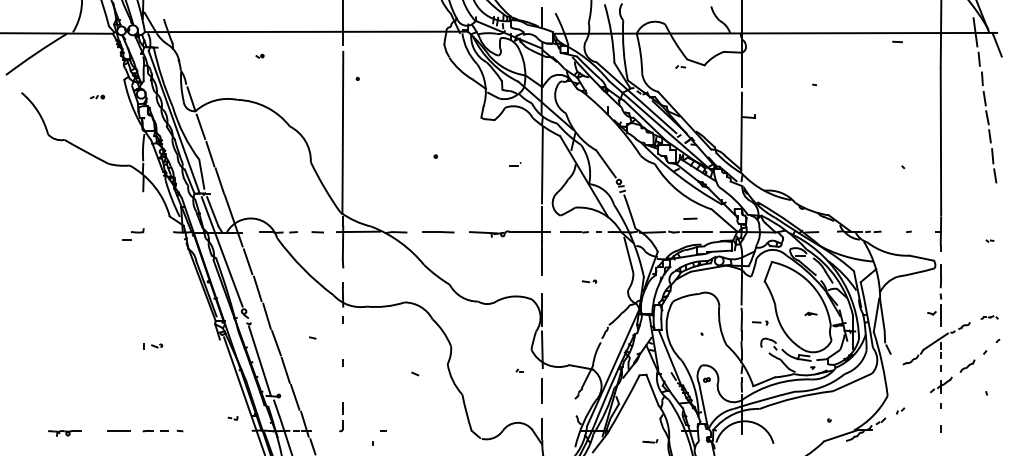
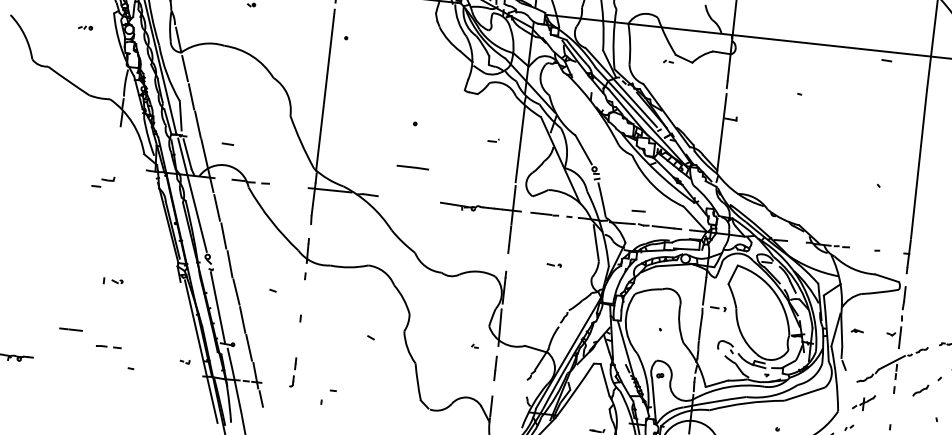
line: (690, 218) -> (638, 210), moved
line: (317, 232) -> (227, 144), moved
line: (438, 232) -> (413, 167), moved
part: (133, 234) -> (103, 182), moved
part: (810, 313) -> (856, 330), moved
part: (760, 322) -> (718, 308), moved
part: (941, 384) -> (864, 401), moved
line: (118, 430) -> (70, 329), moved
part: (155, 430) -> (108, 346), moved

